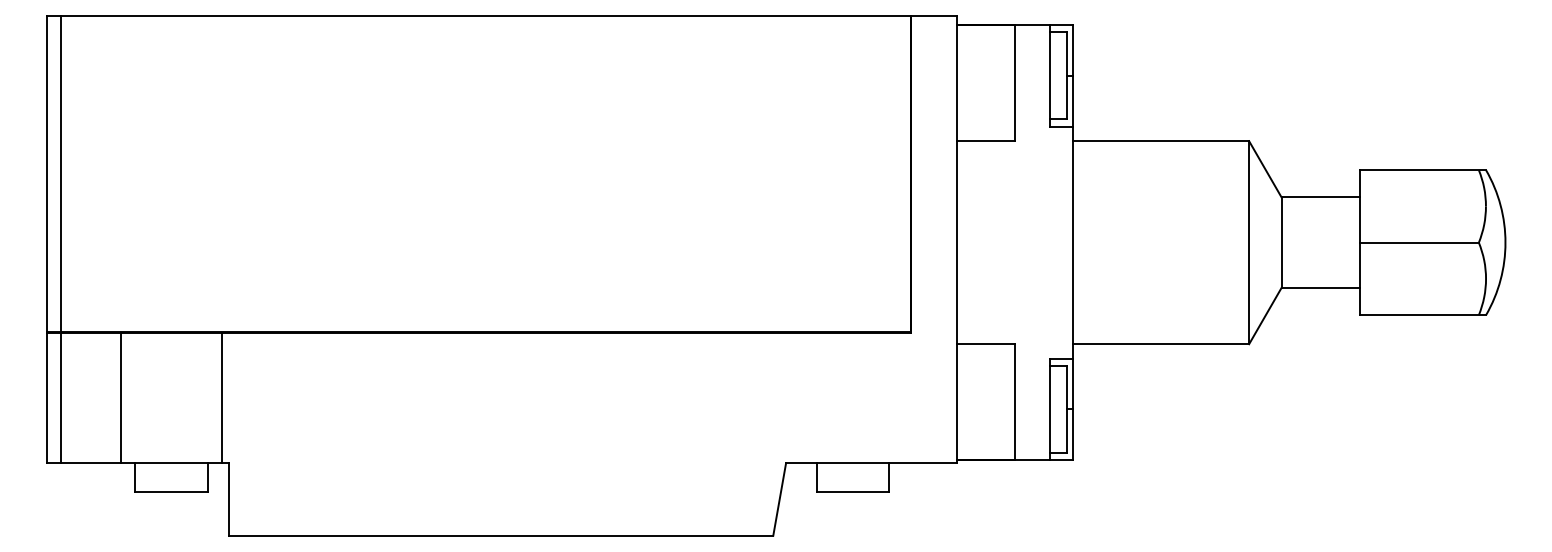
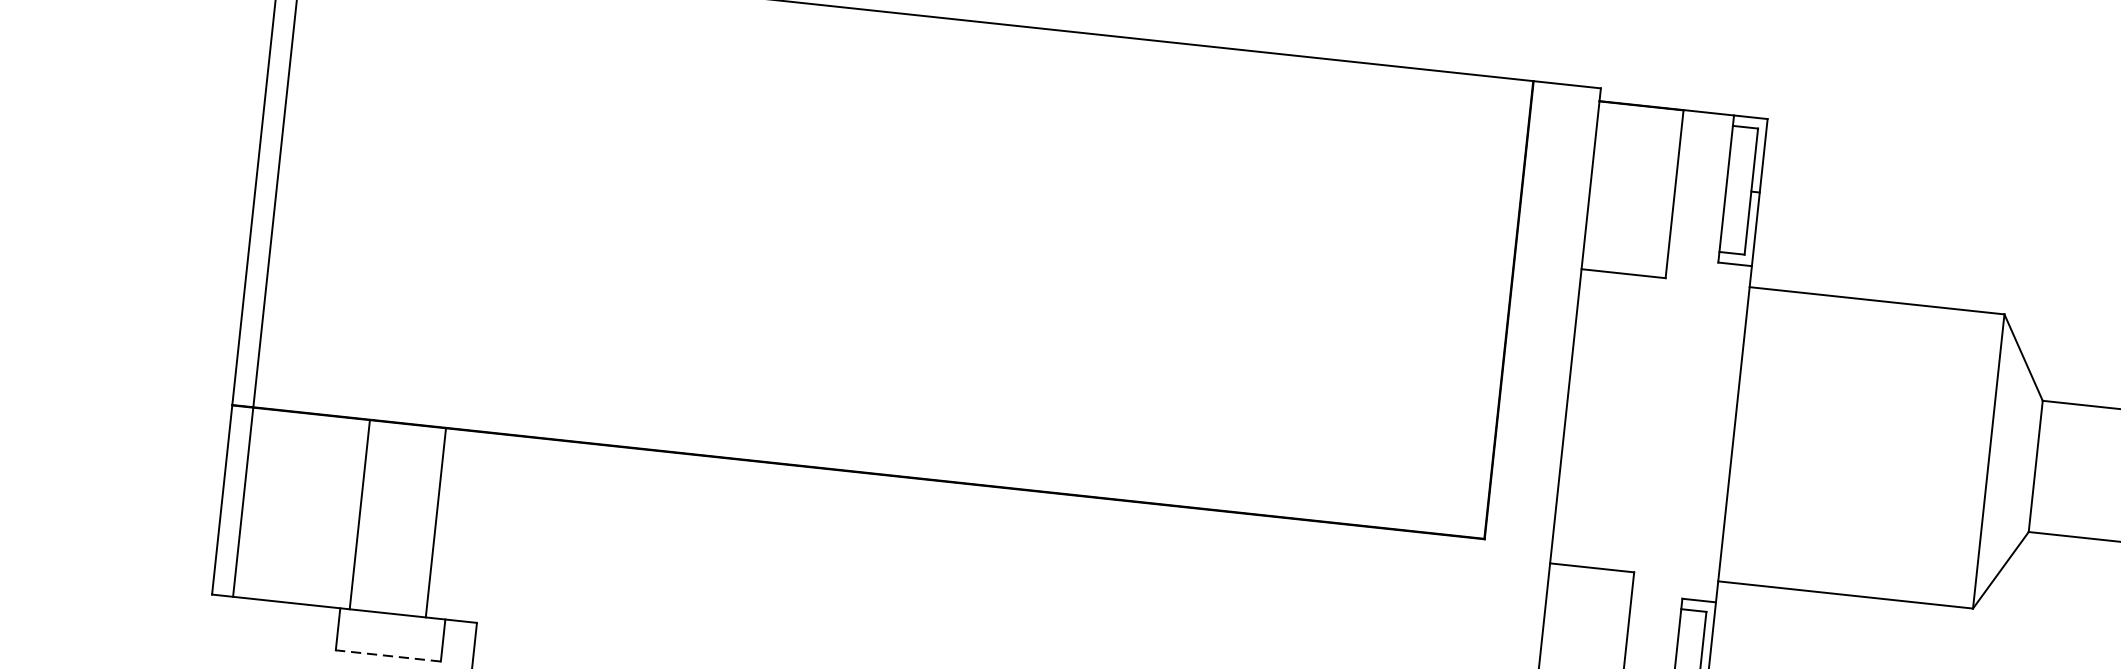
line: (120, 397) -> (359, 514), moved
line: (222, 397) -> (436, 522), moved
line: (170, 492) -> (387, 656), solid -> dashed

